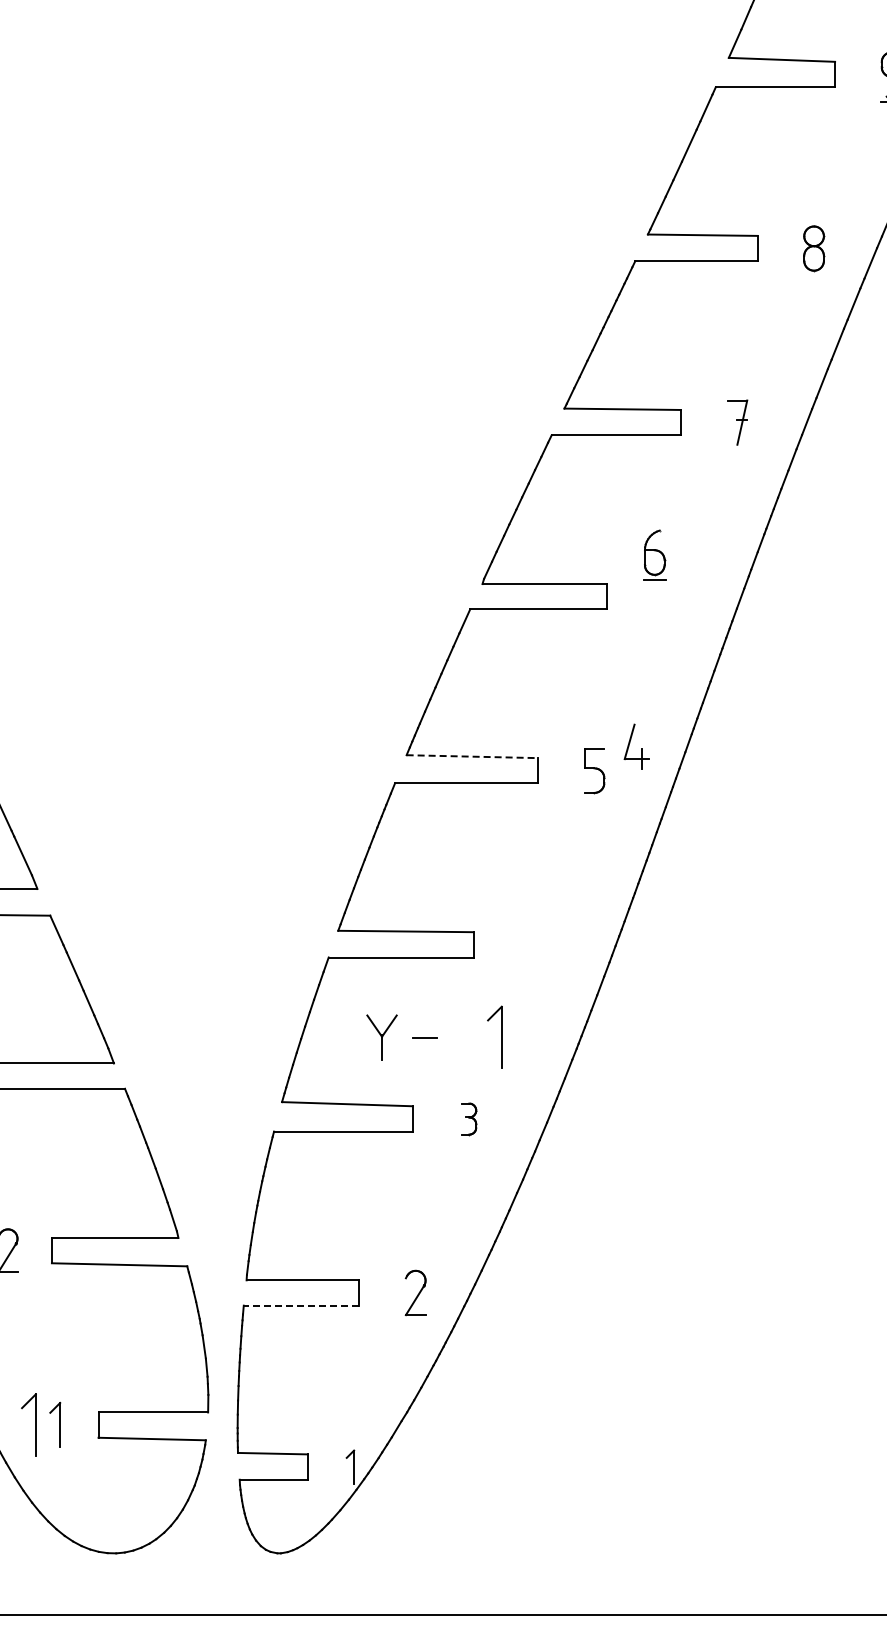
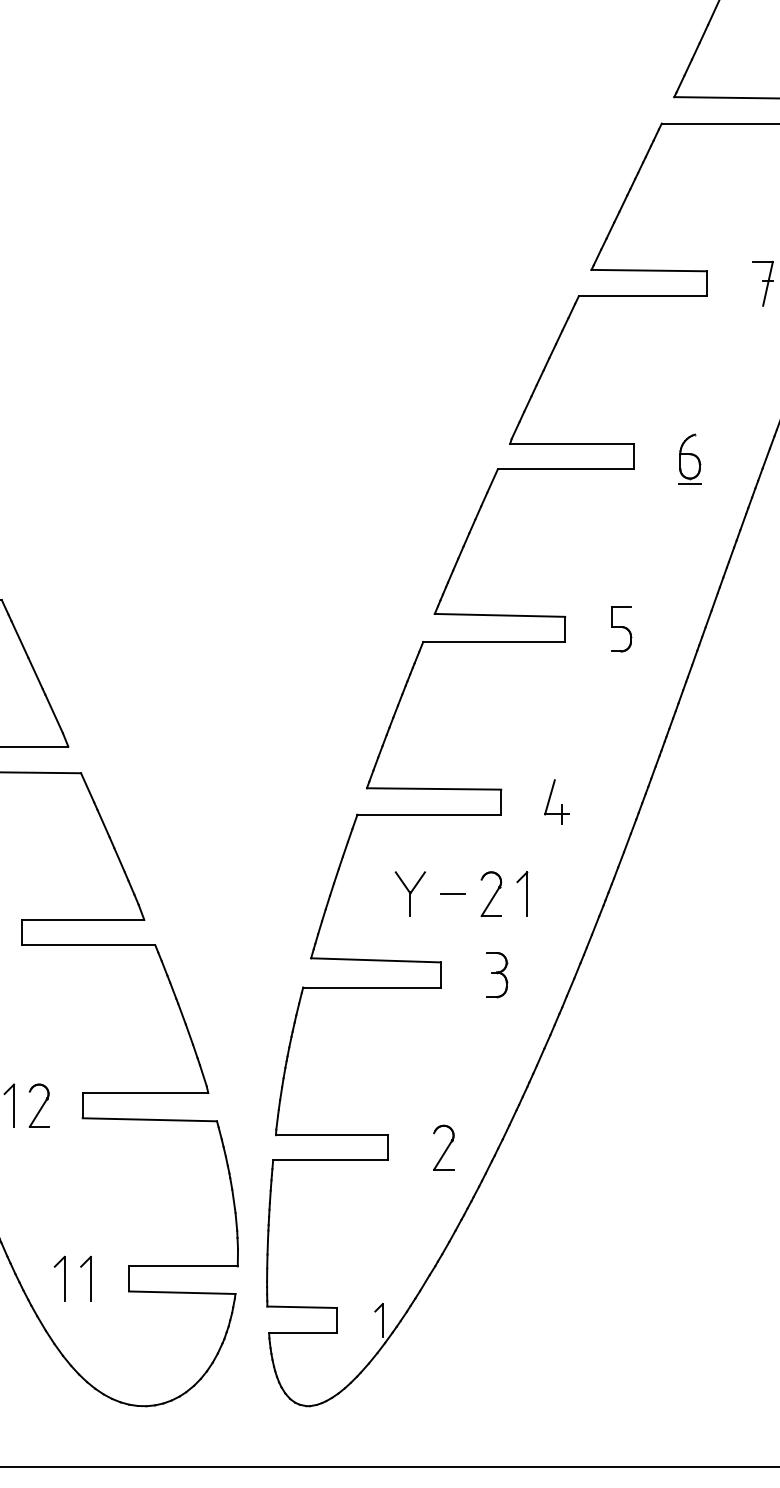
part: (654, 554) -> (689, 458), moved
part: (636, 746) -> (556, 801), moved
line: (472, 756) -> (500, 615), dashed -> solid
part: (463, 1037) -> (491, 894), added
part: (494, 1037) -> (522, 894), size x0.71
part: (469, 1119) -> (497, 975), size x1.43
line: (301, 1305) -> (330, 1160), dashed -> solid
part: (28, 1424) -> (59, 1278), size x0.71

